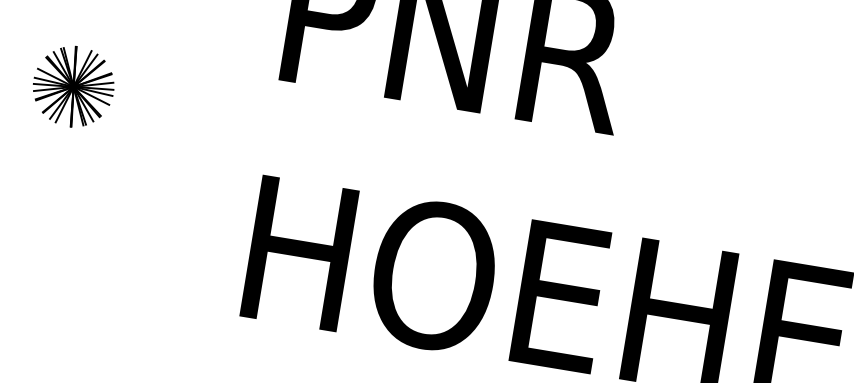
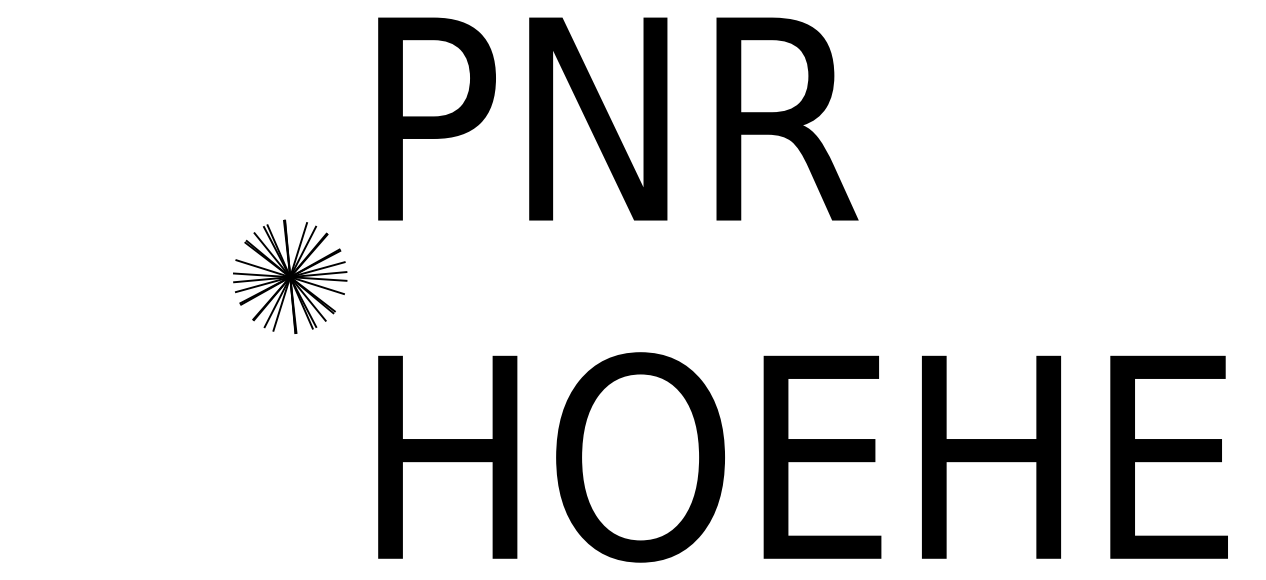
part: (73, 86) -> (290, 276), moved

